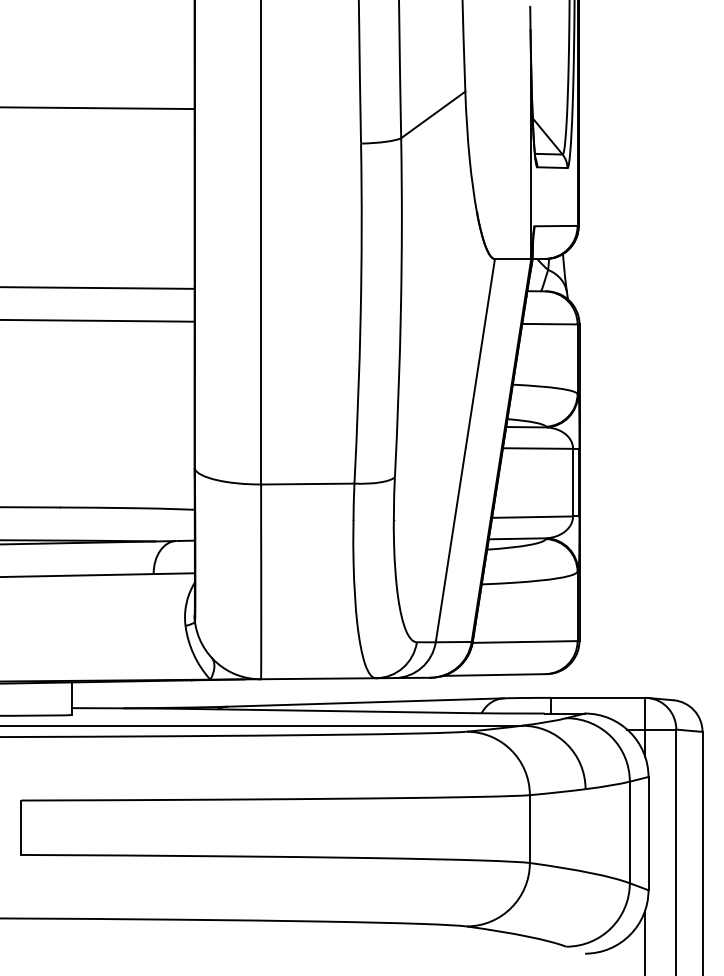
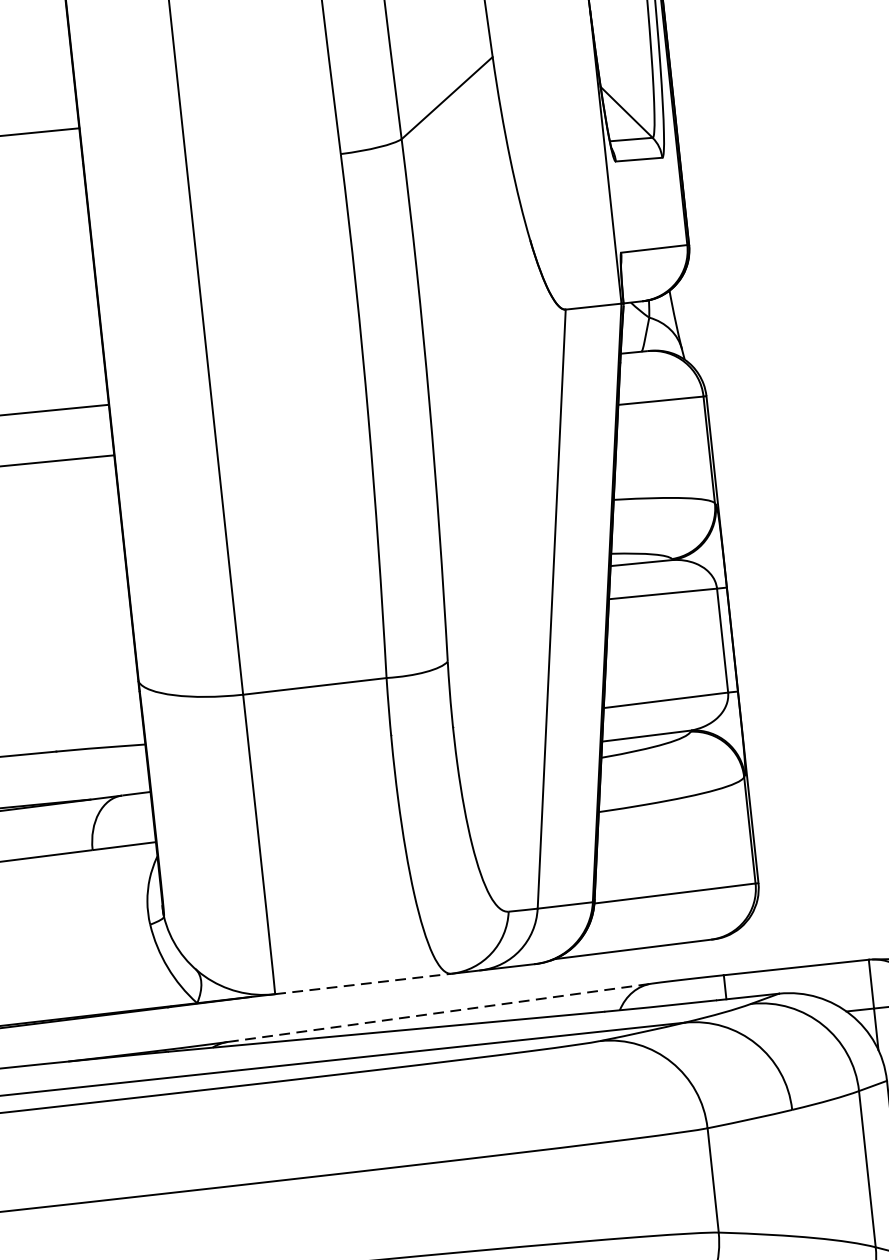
line: (319, 678) -> (364, 983), solid -> dashed
line: (366, 702) -> (441, 1012), solid -> dashed

